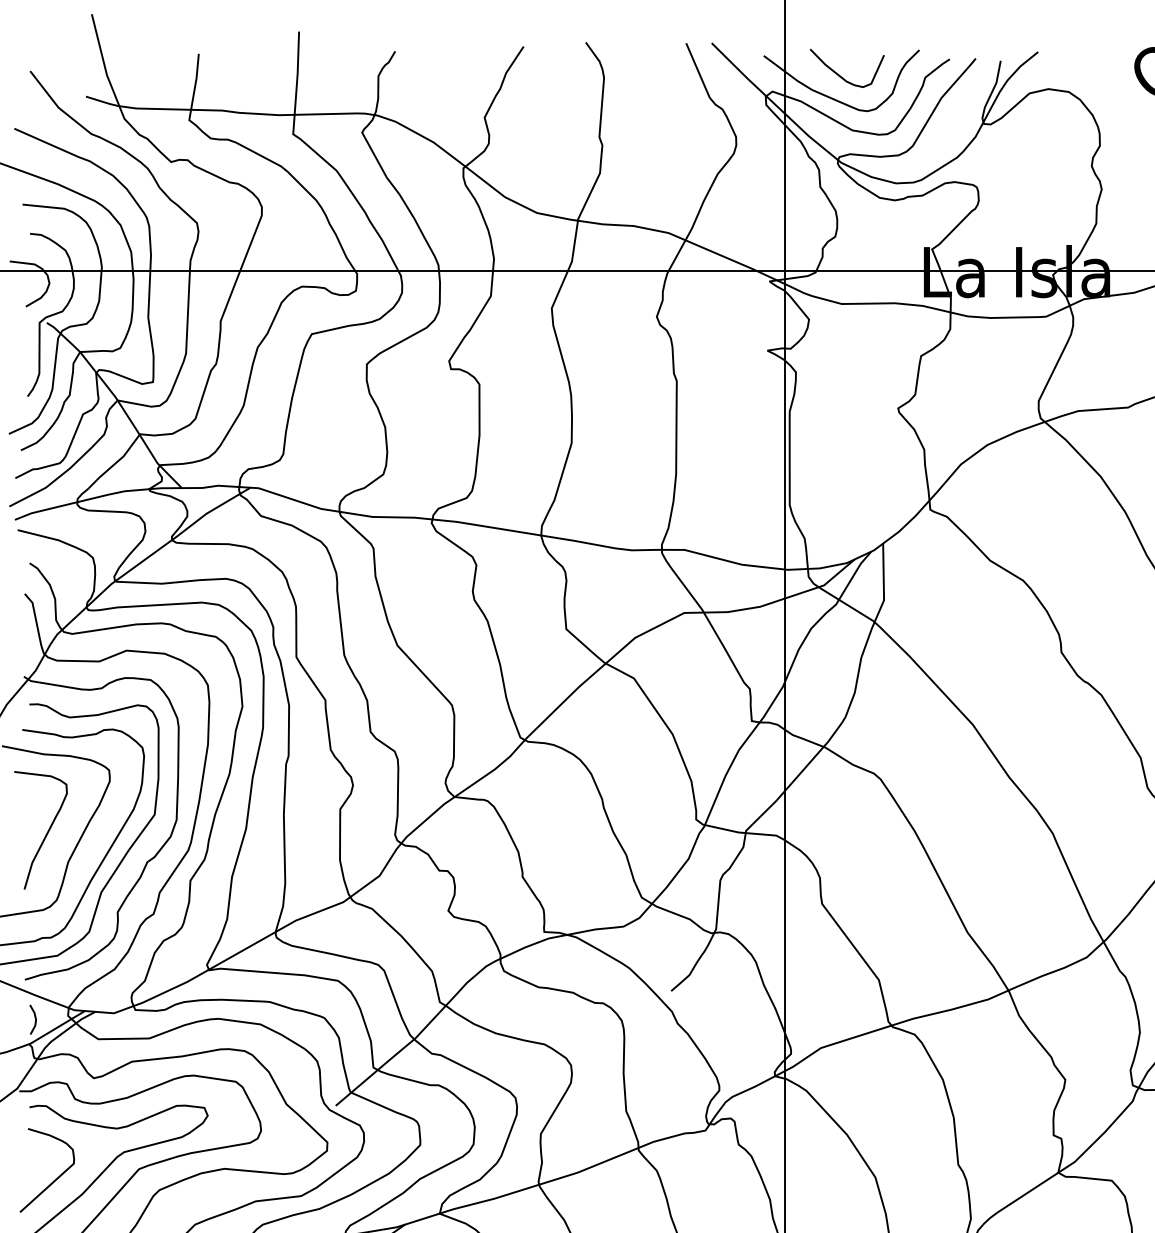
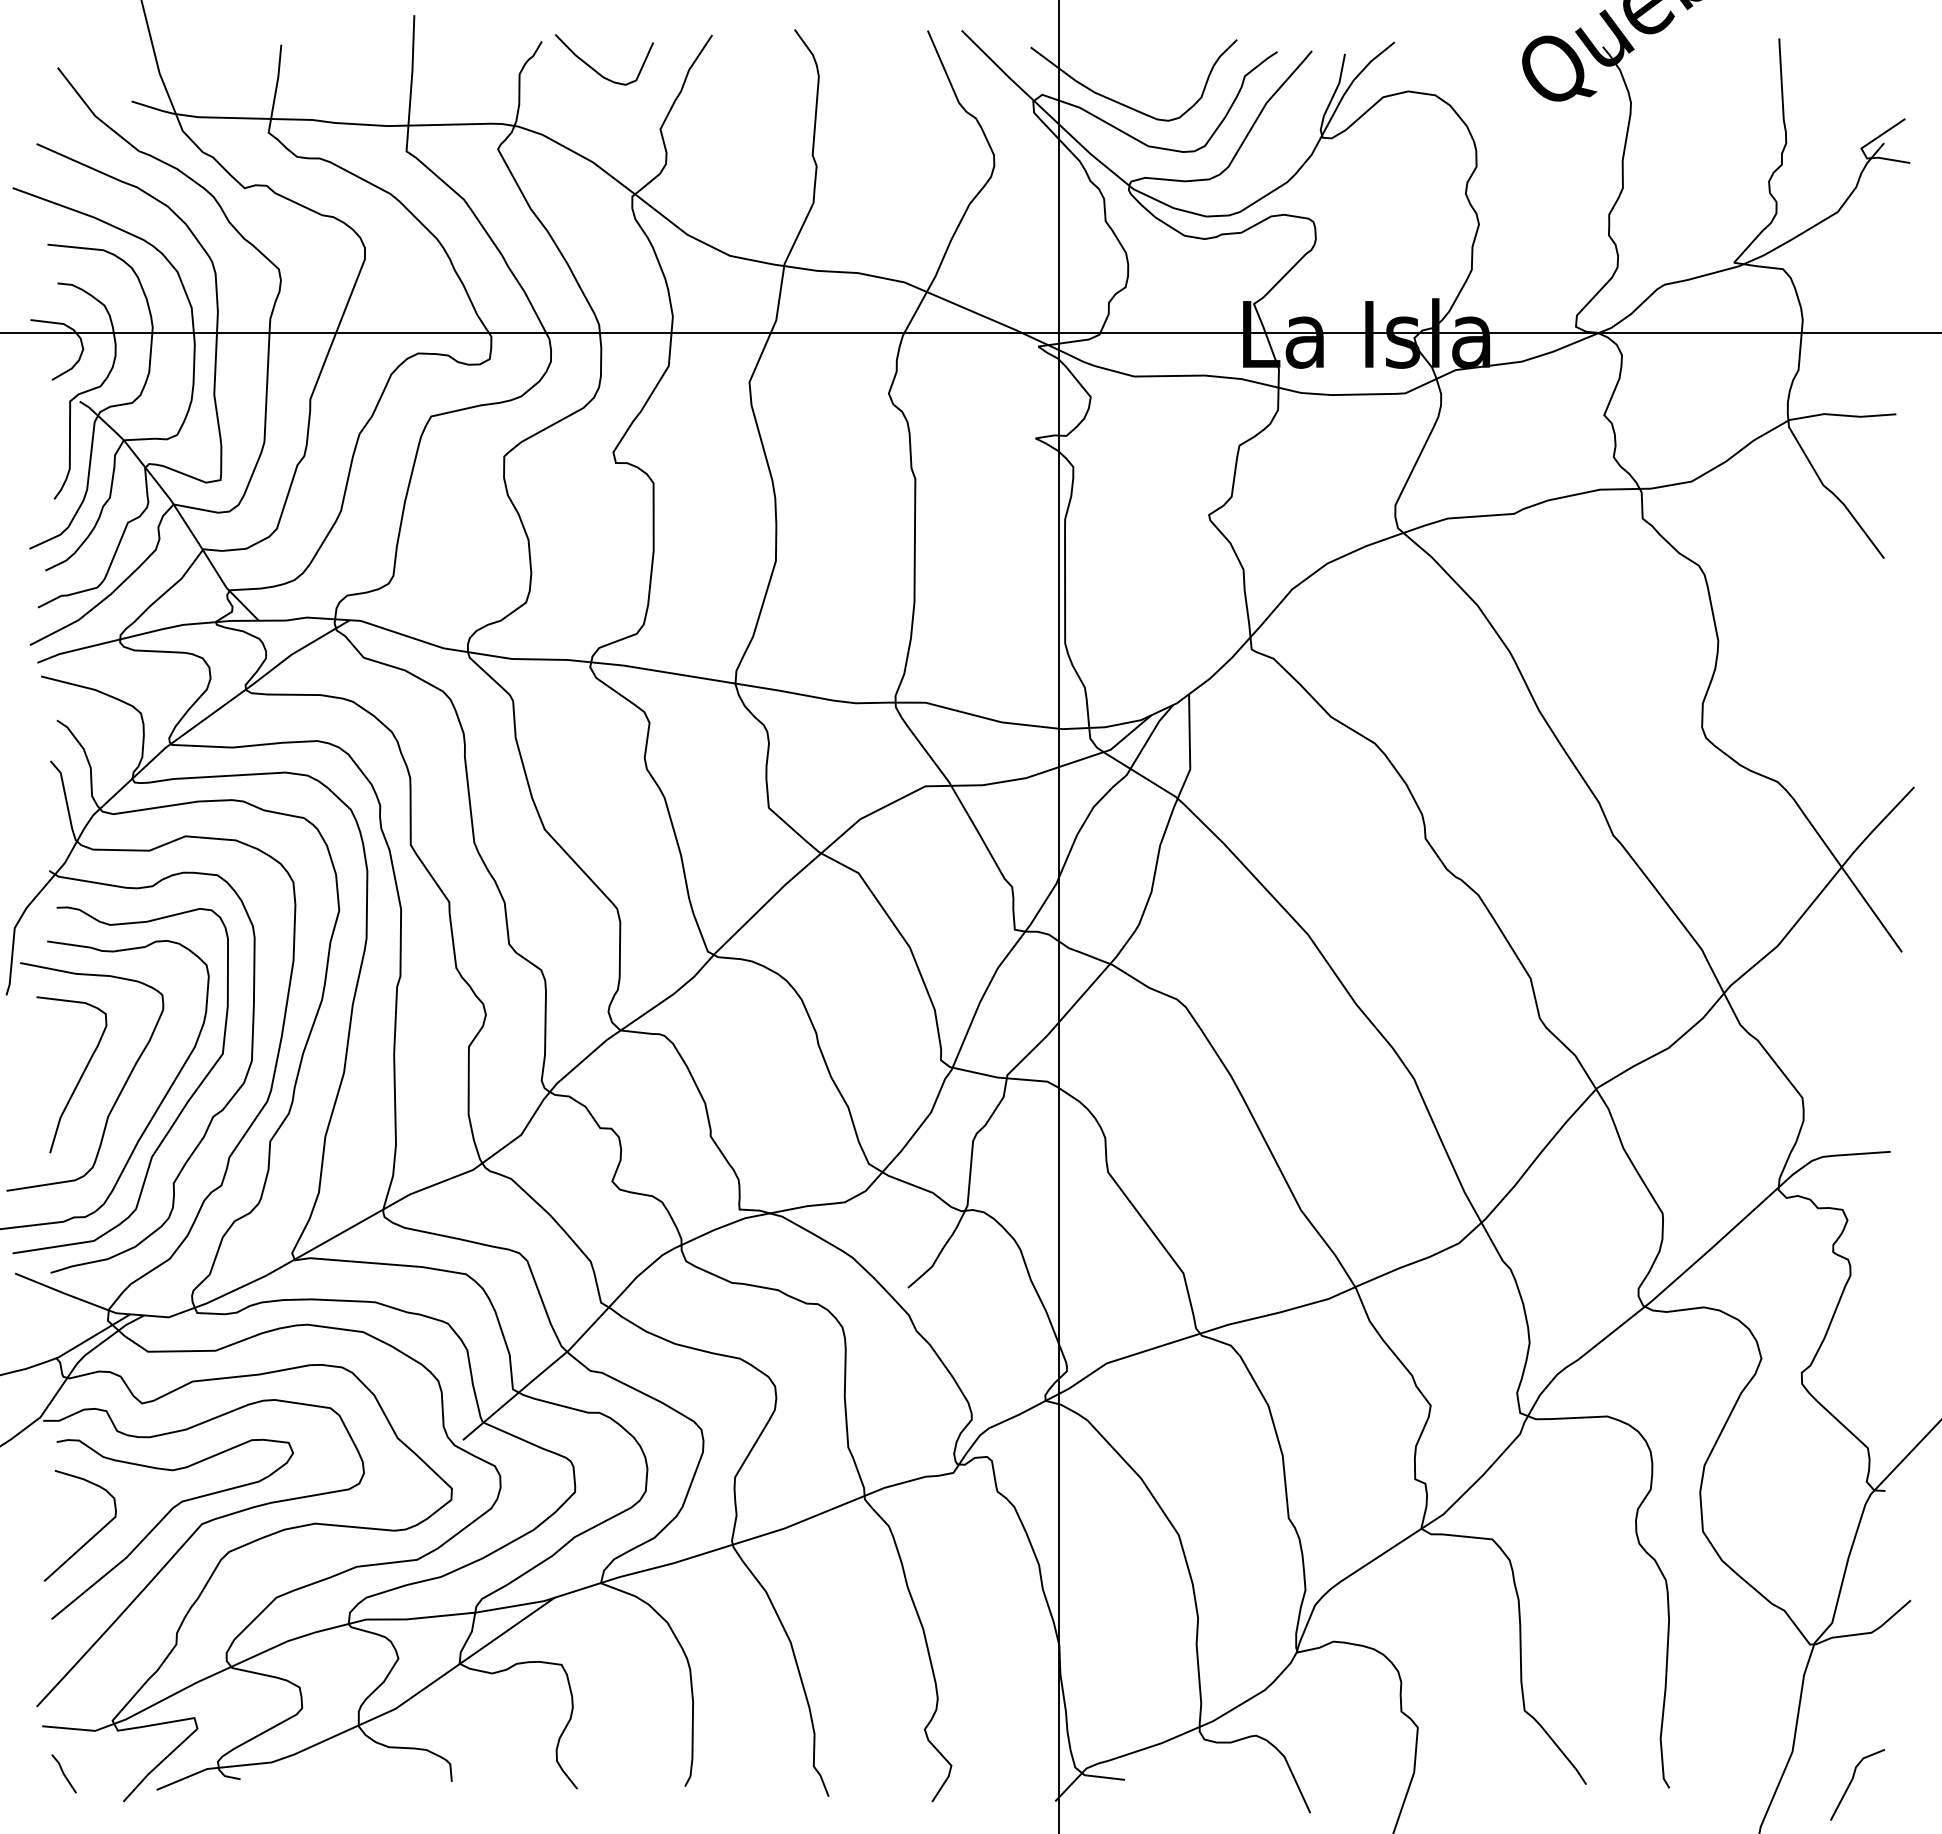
curve: (840, 75) -> (595, 69), moved
line: (35, 1019) -> (64, 1325), removed

